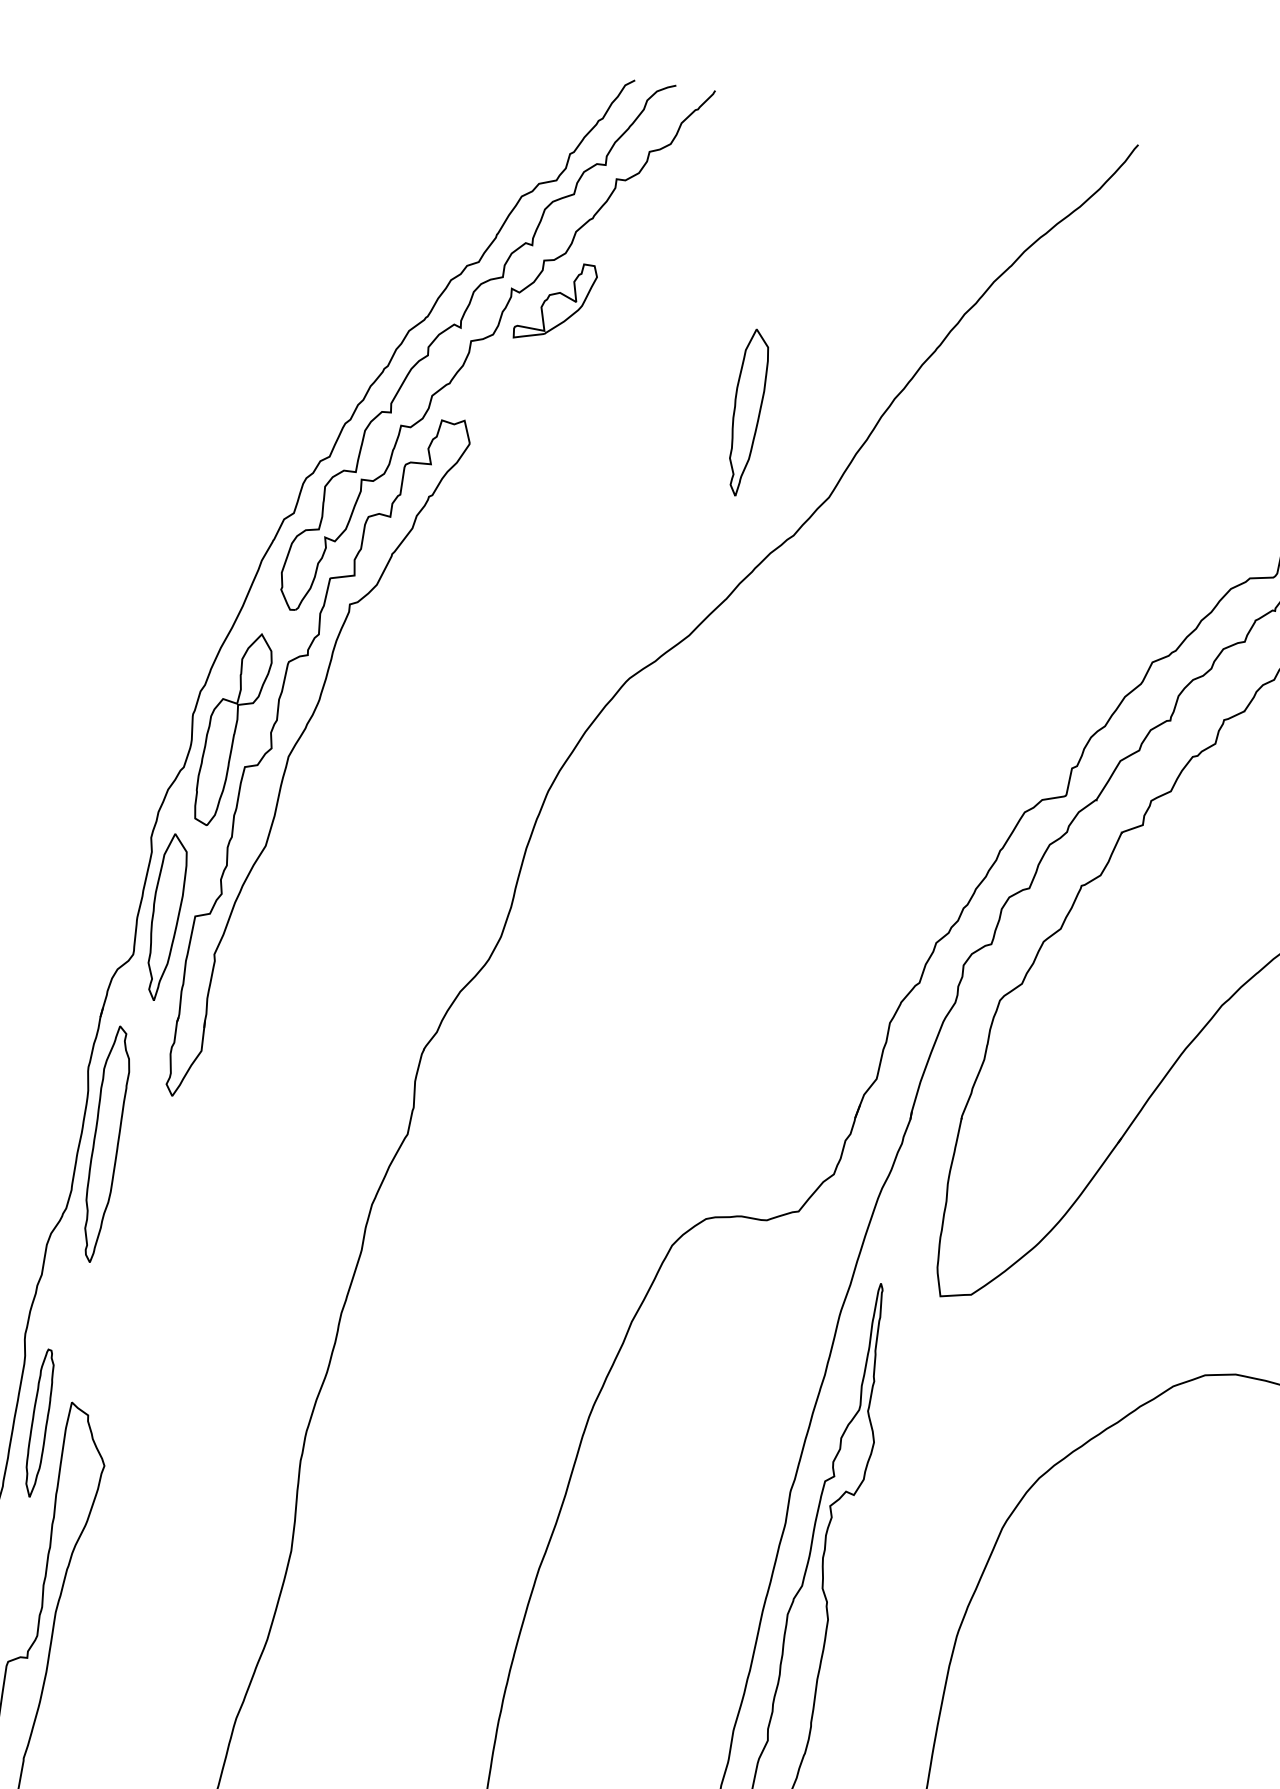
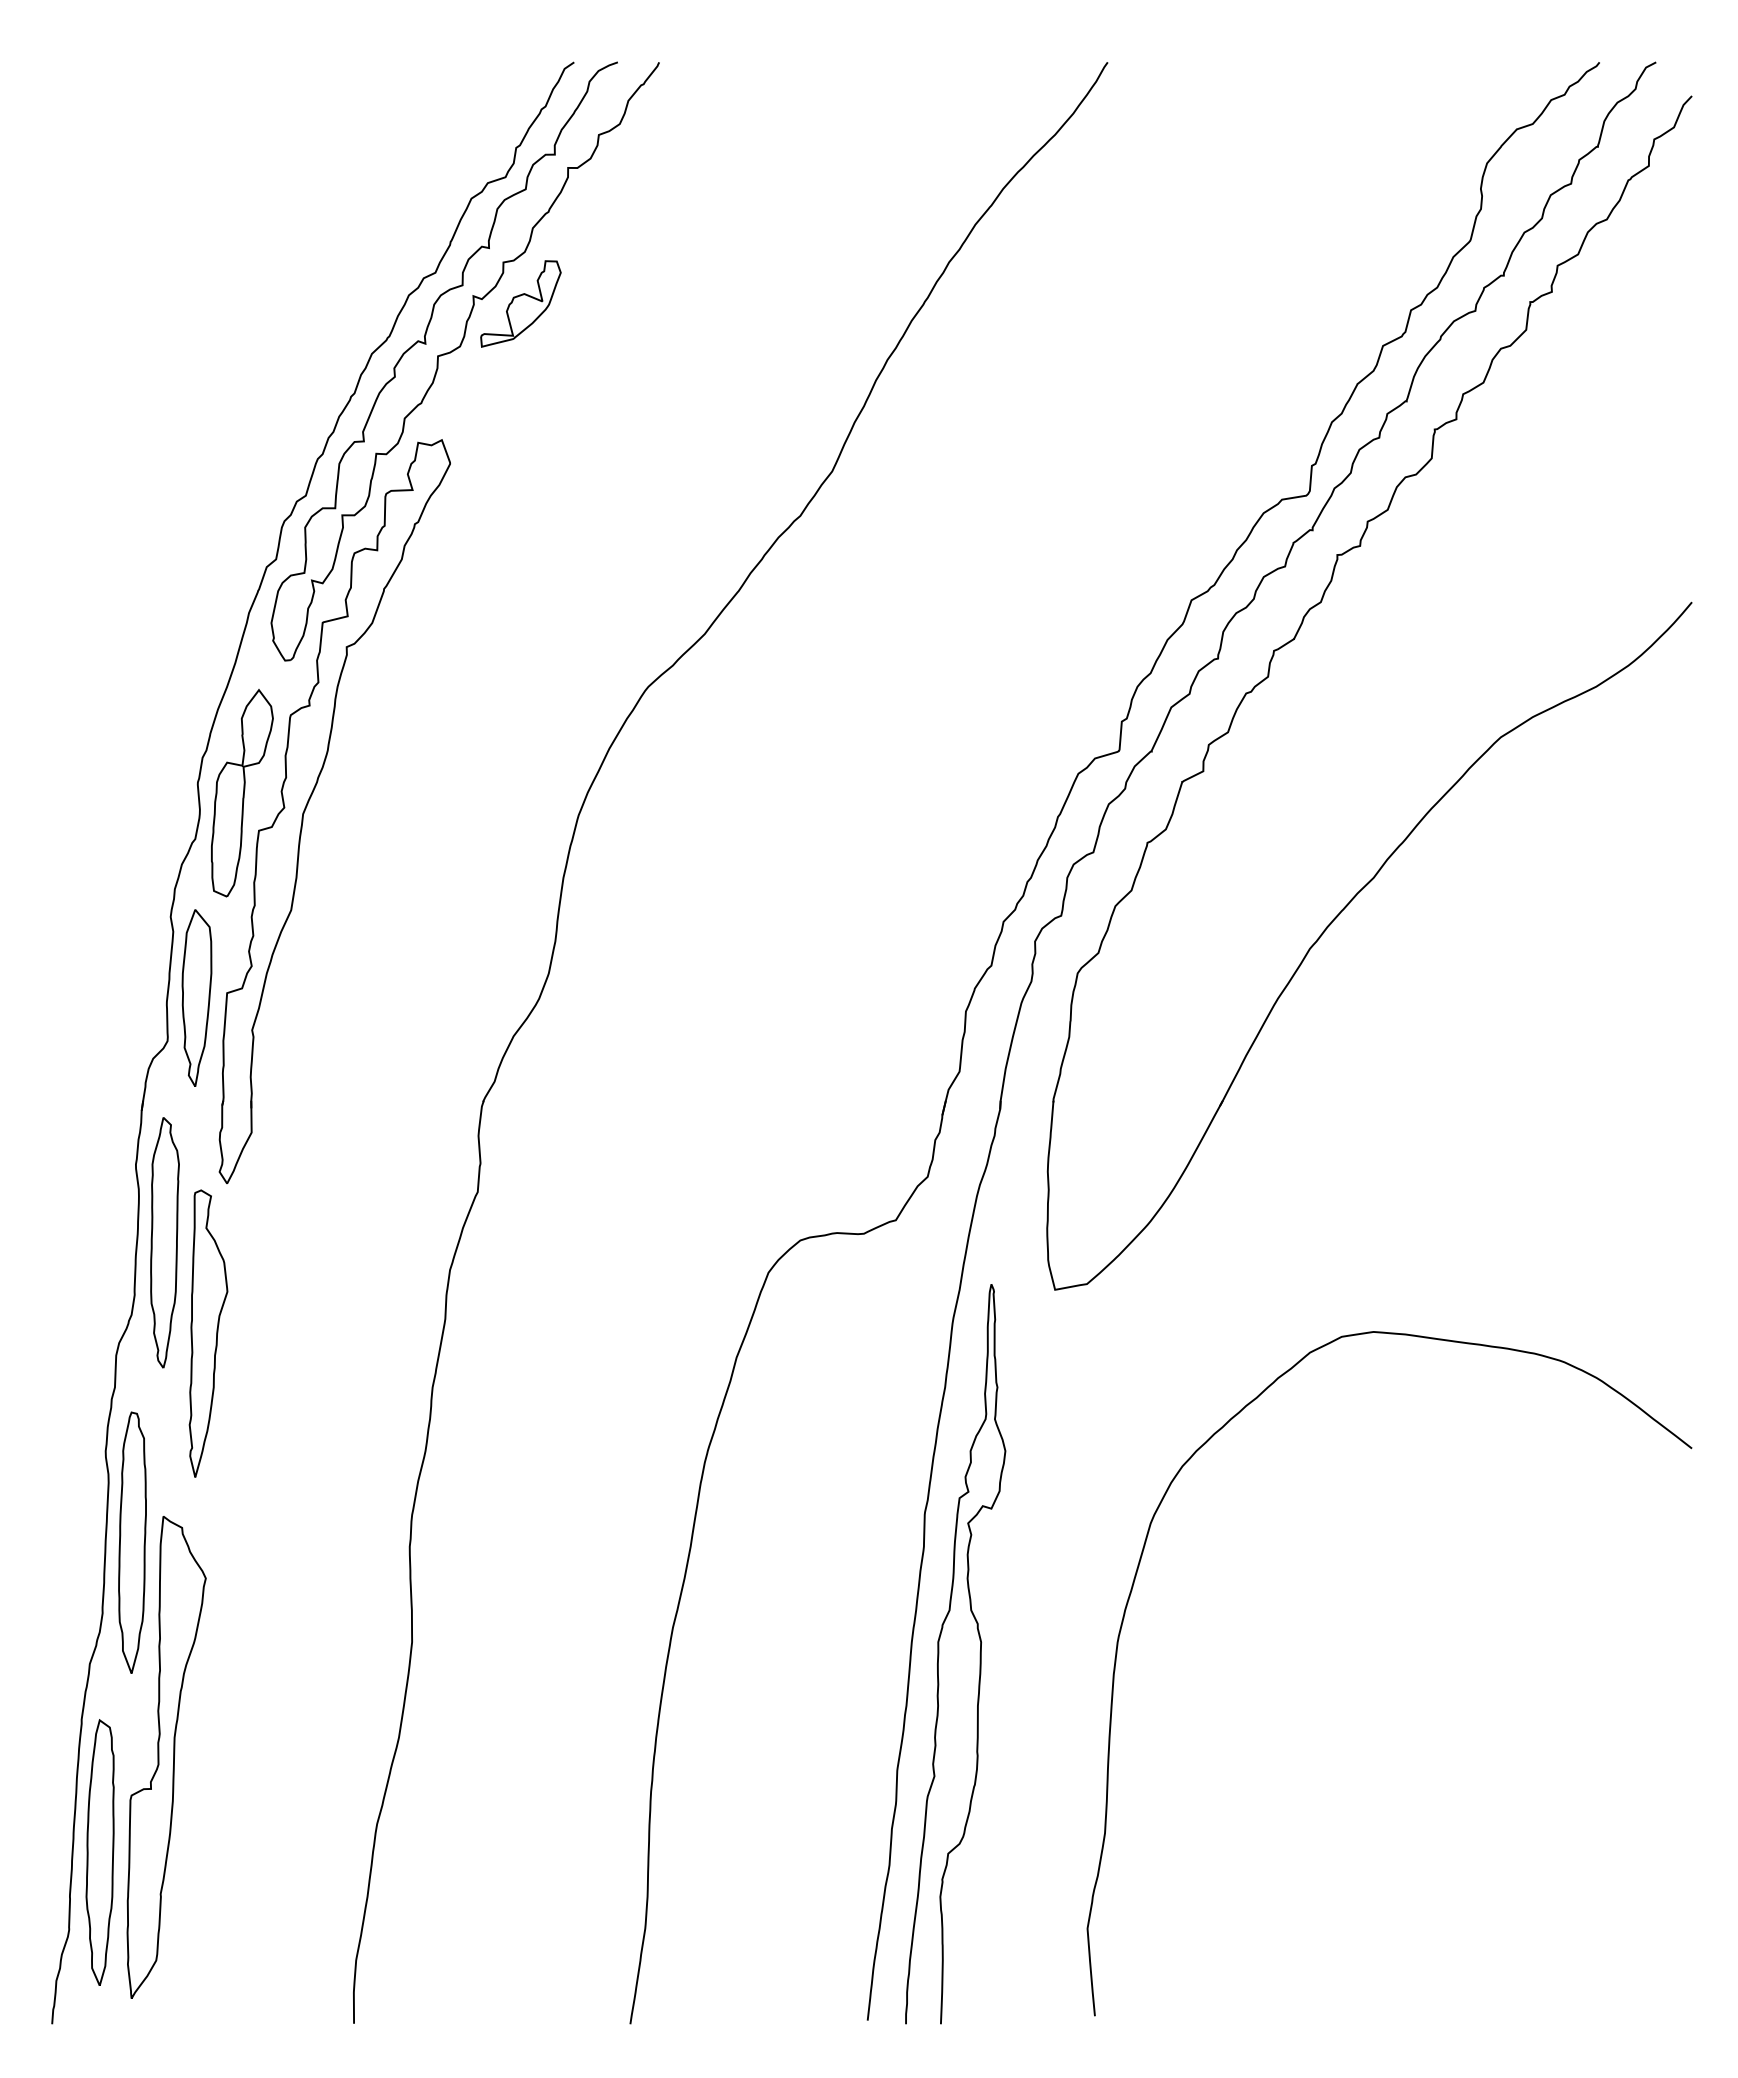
part: (747, 412) -> (735, 393), removed
part: (136, 1235) -> (208, 1333), added
part: (39, 1423) -> (132, 1542), size x1.67

